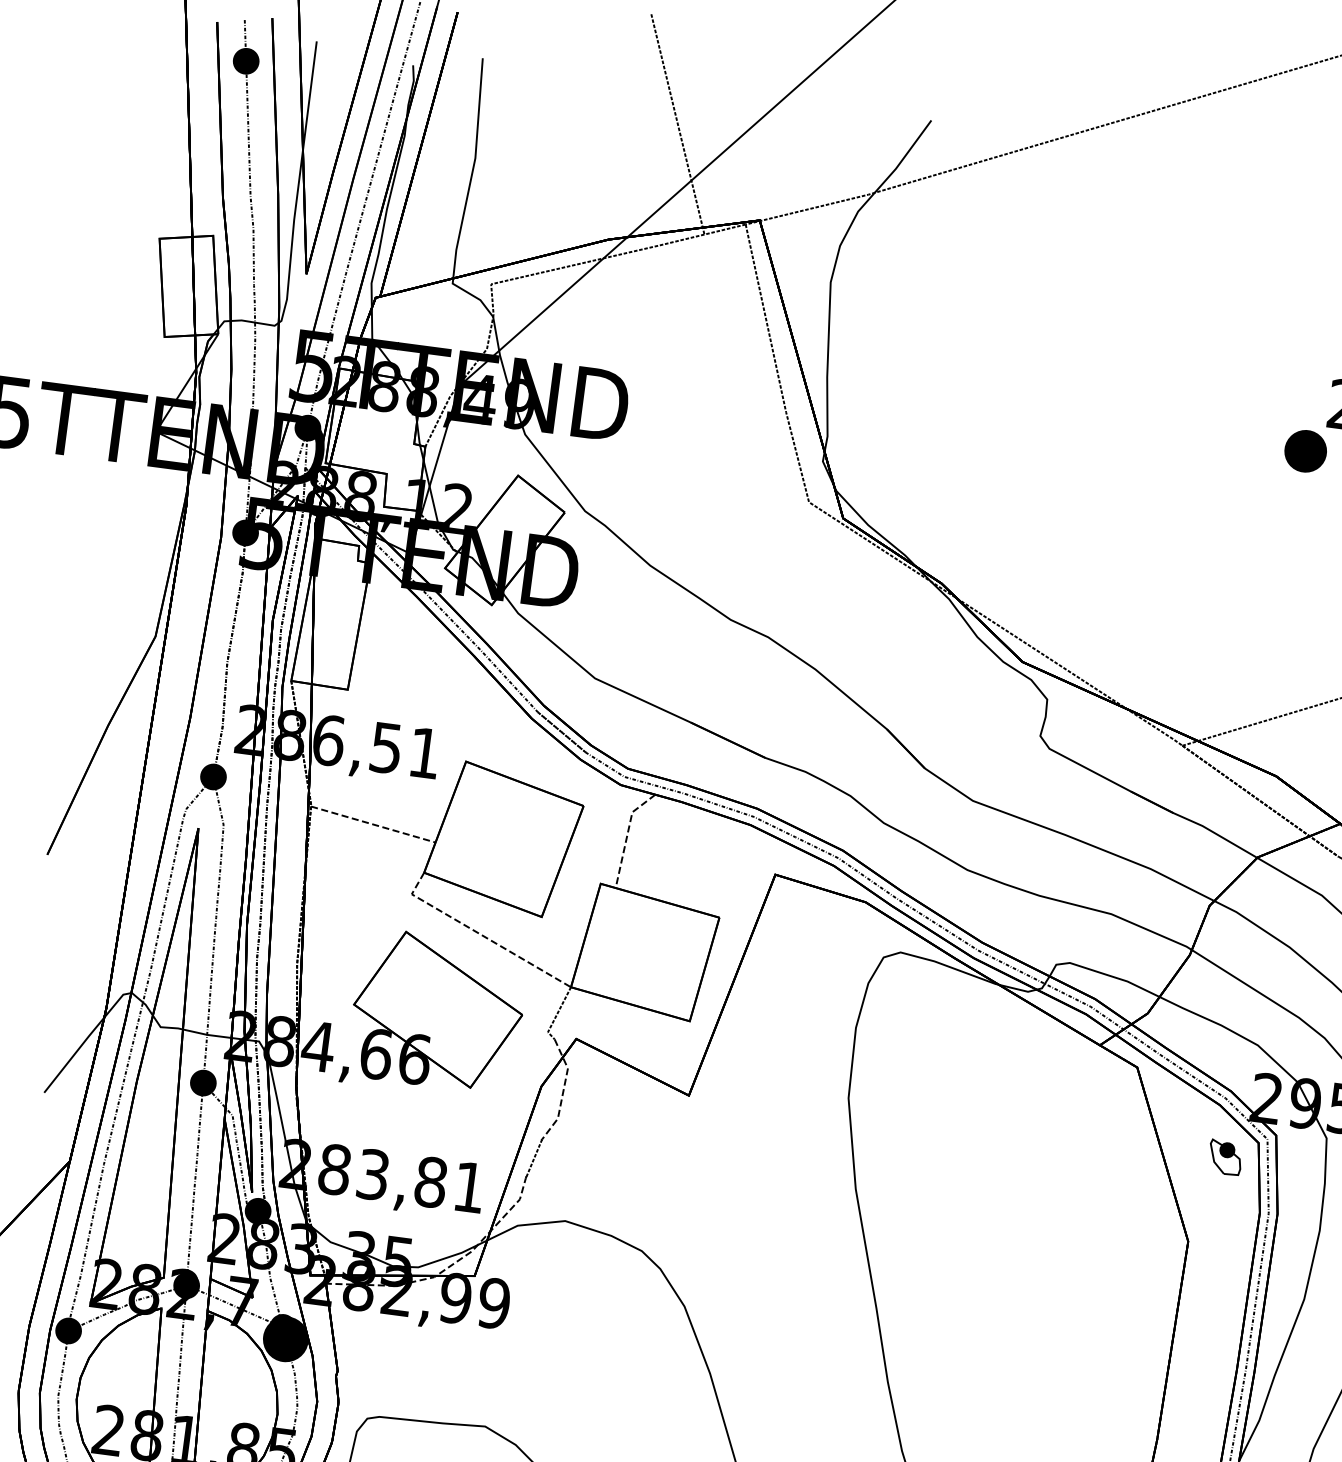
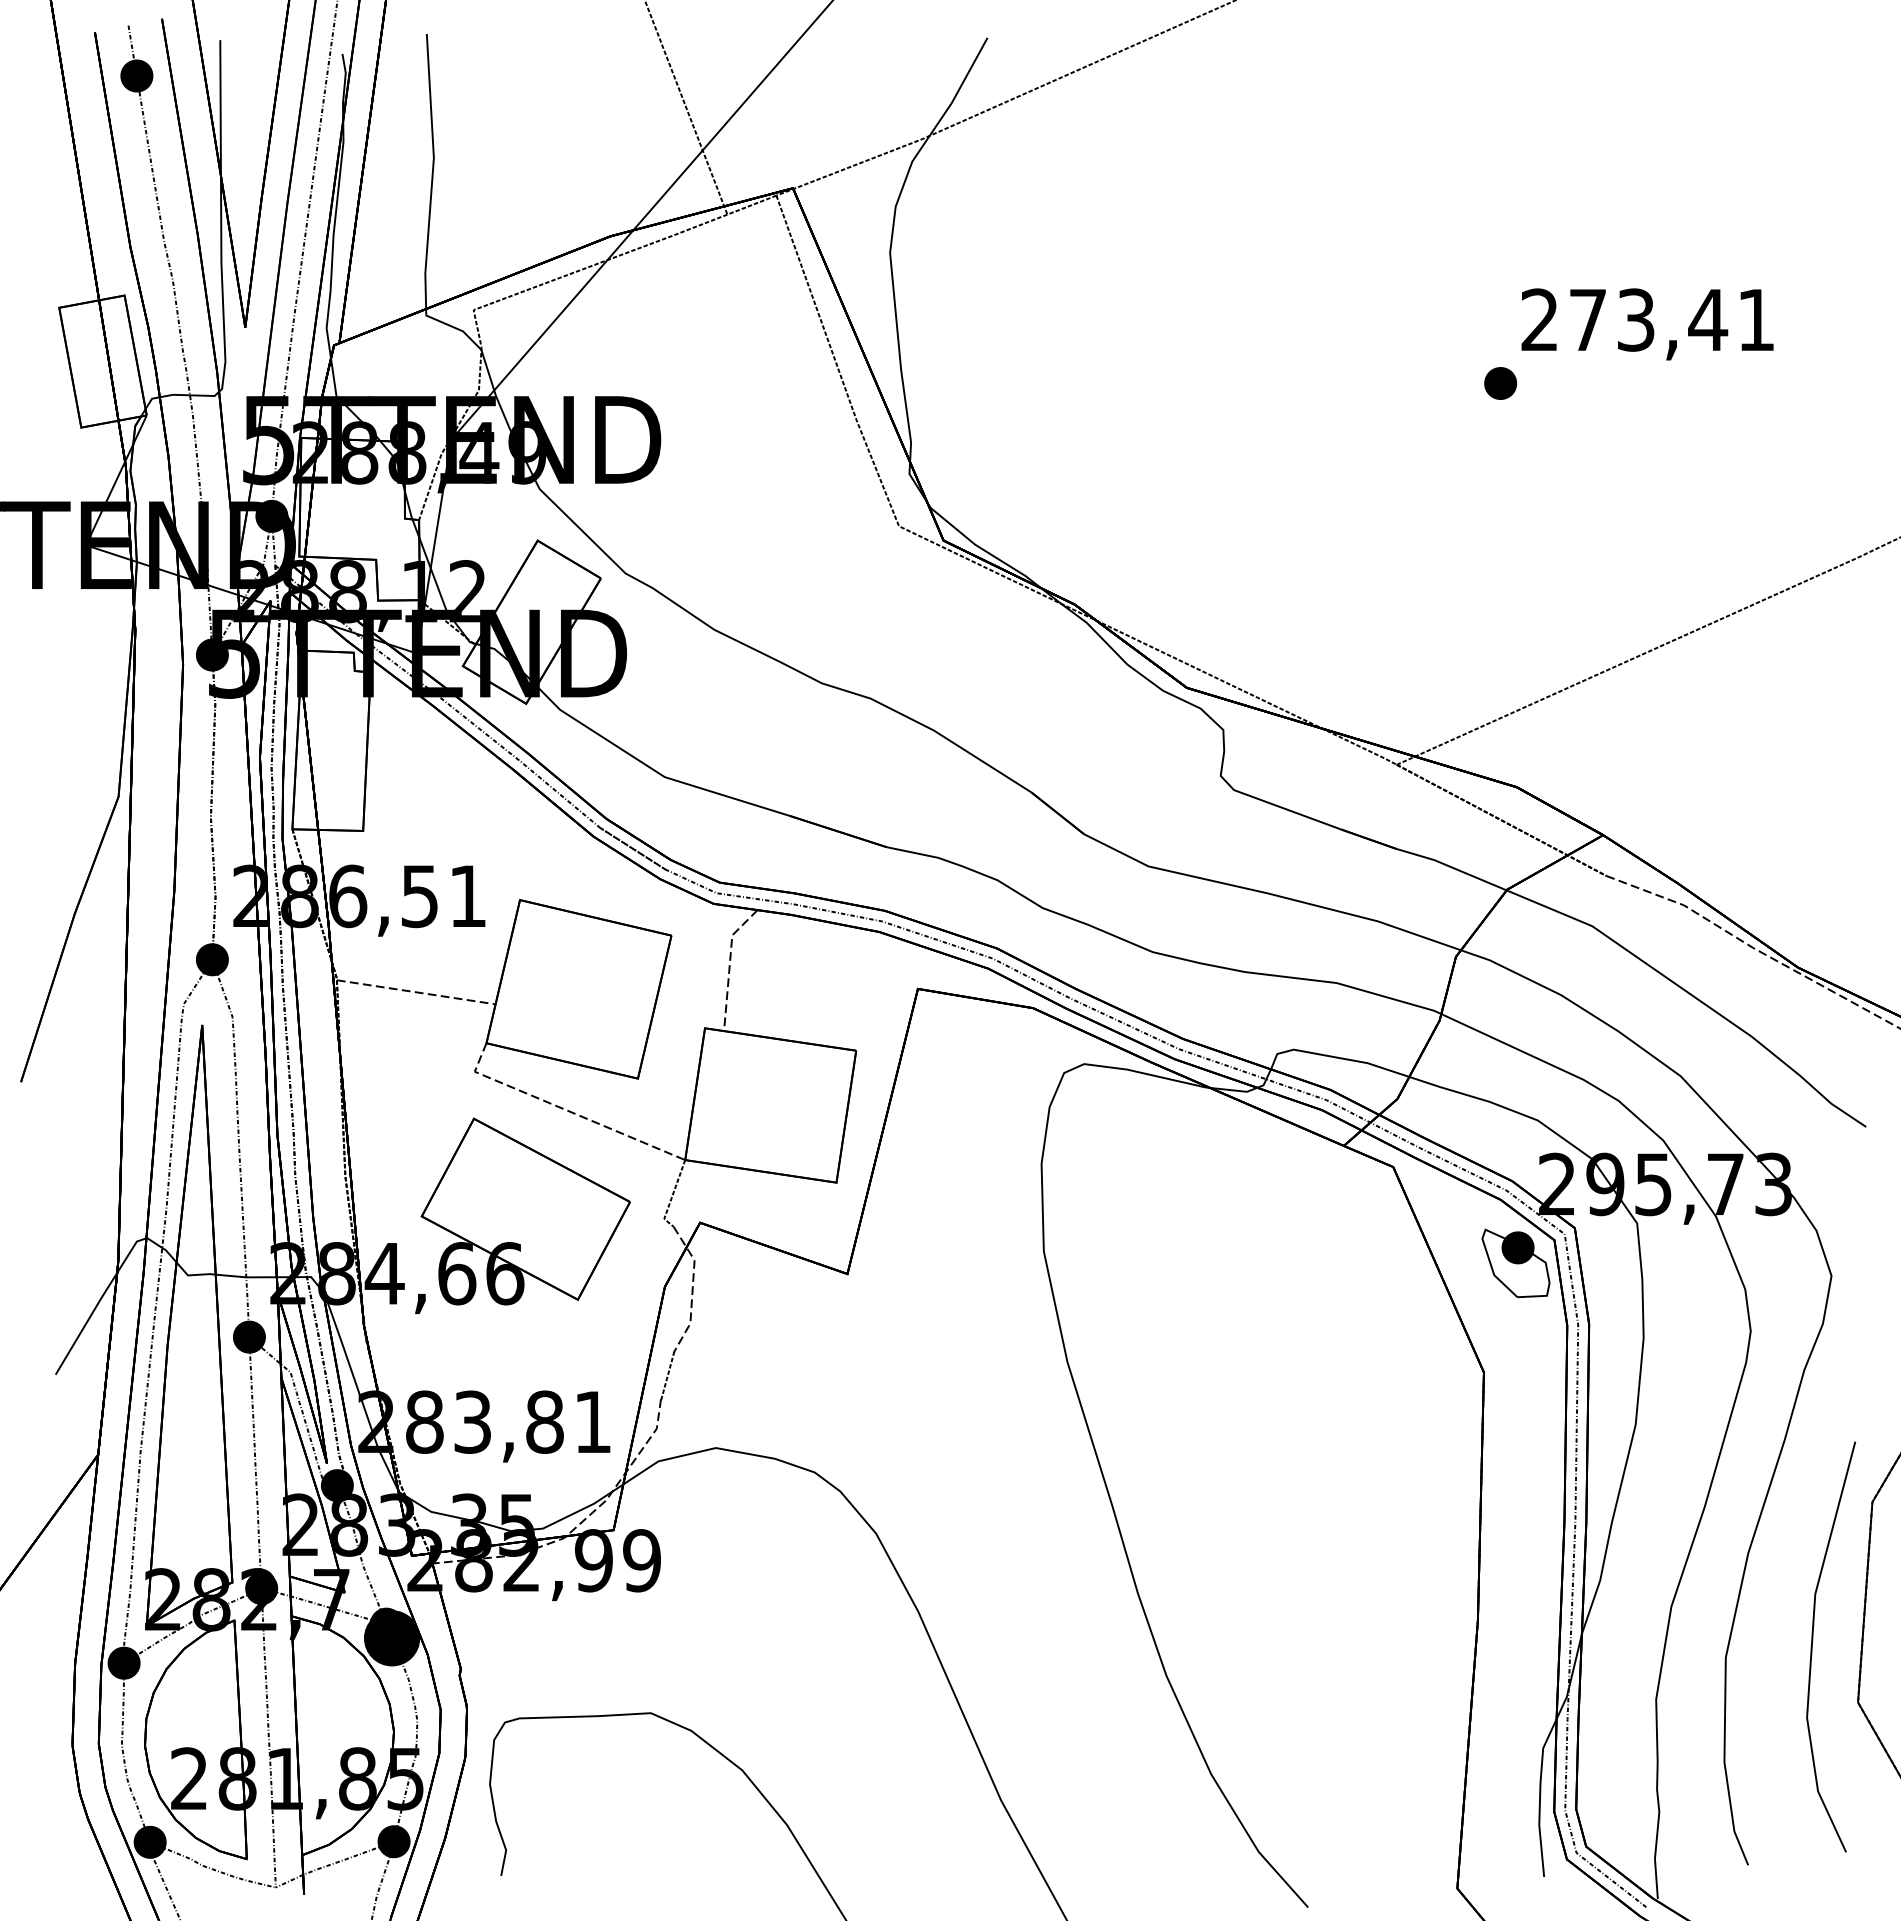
part: (1305, 451) -> (1500, 383), size x0.62
part: (1224, 1157) -> (1515, 1263), size x1.67

